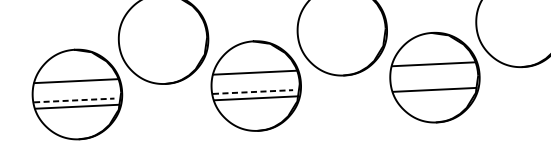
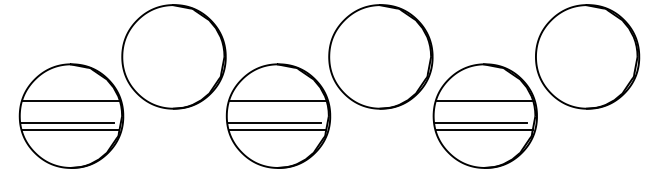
line: (431, 83) -> (480, 122), added
line: (253, 91) -> (274, 122), dashed -> solid
line: (74, 100) -> (67, 122), dashed -> solid

